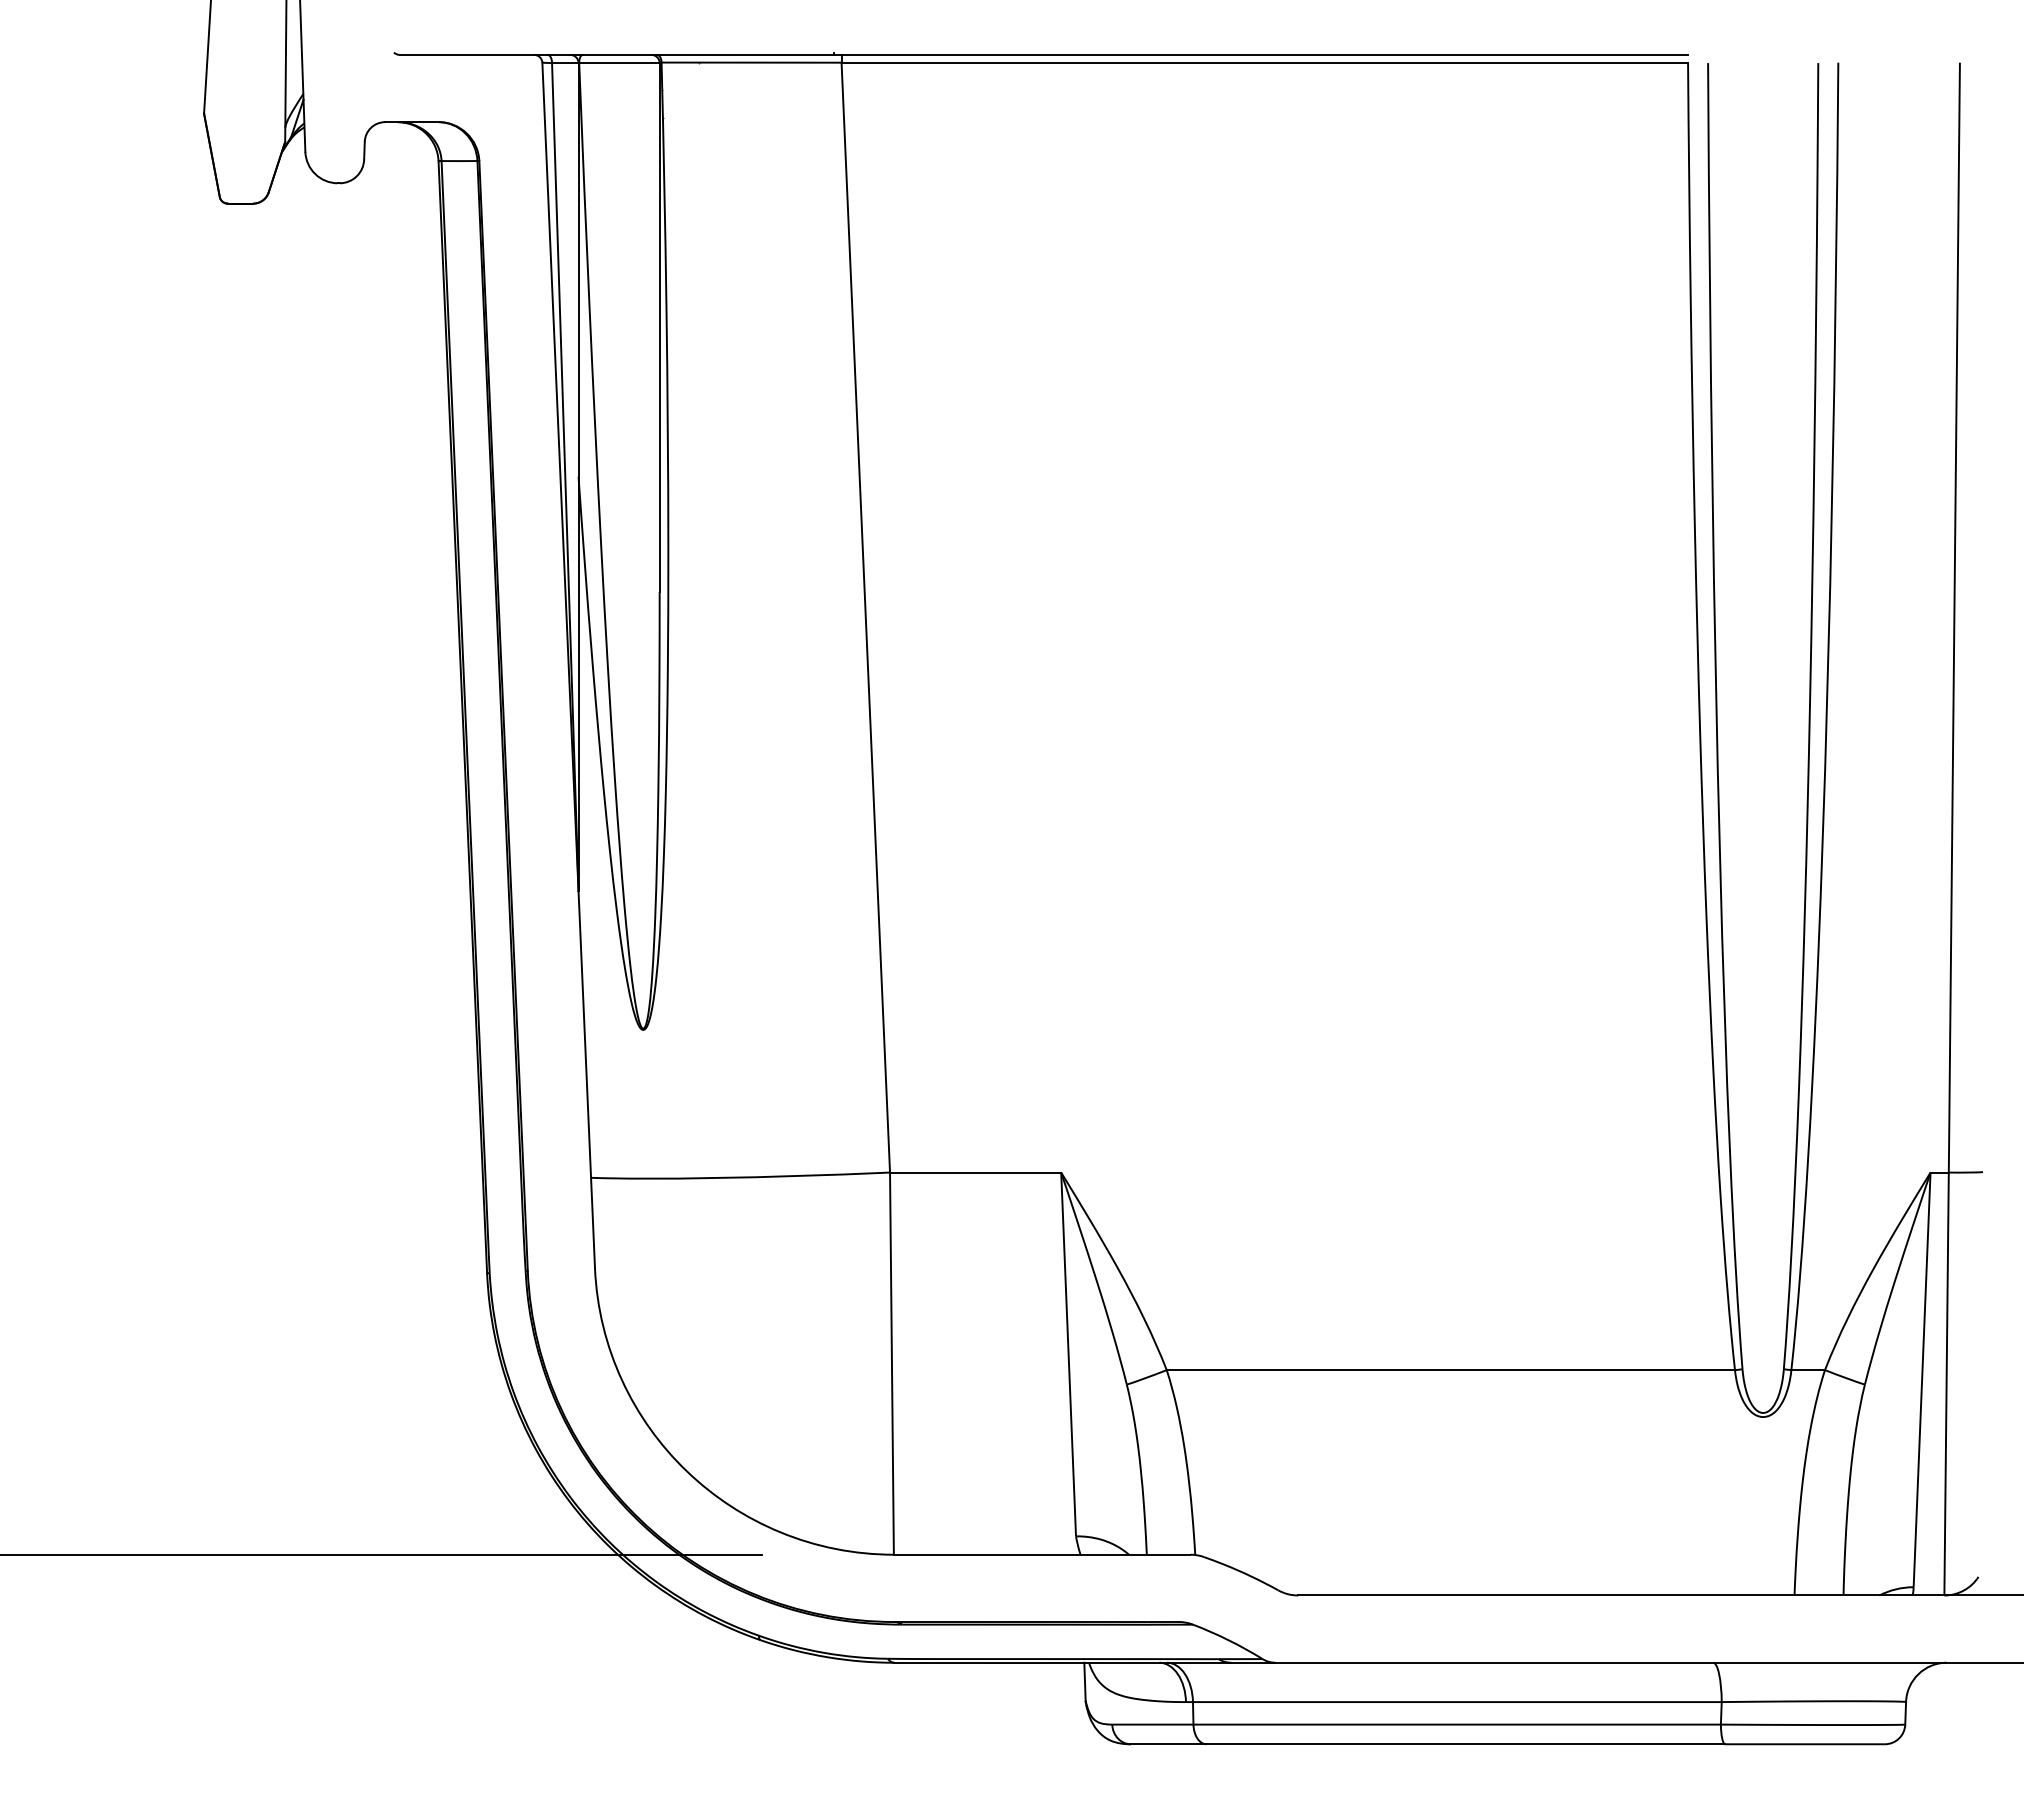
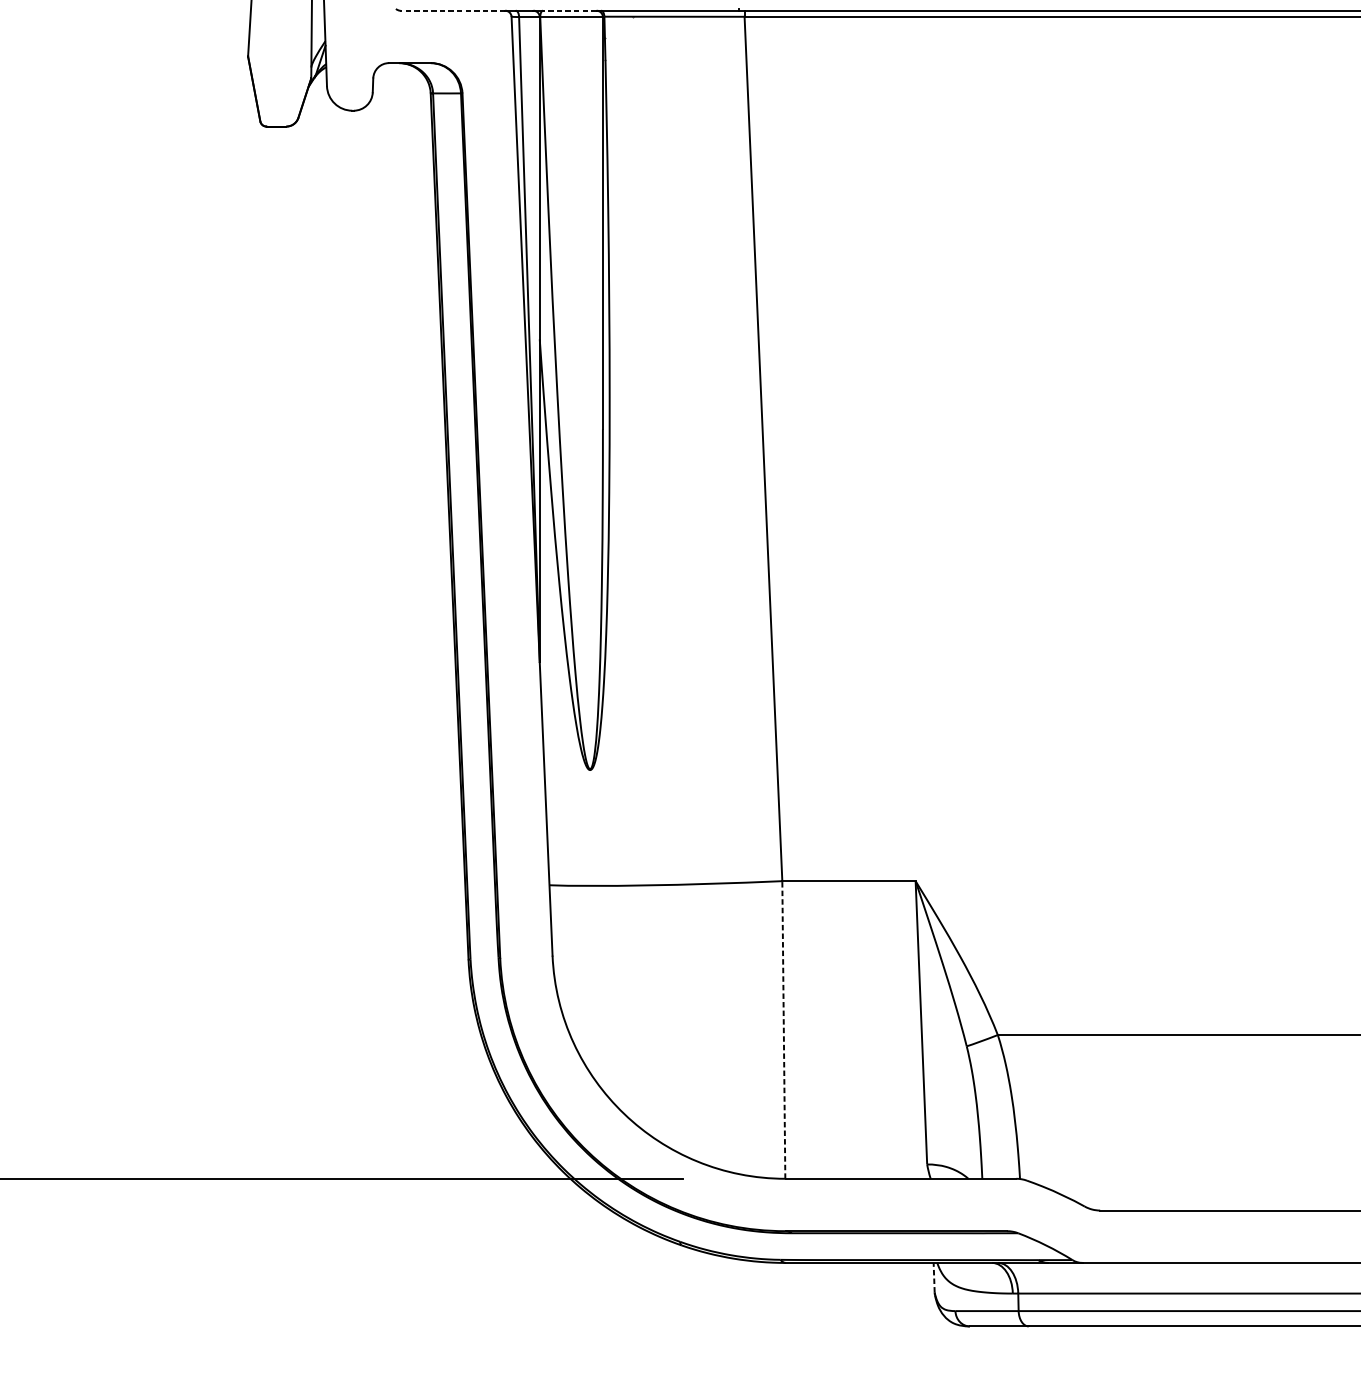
line: (466, 54) -> (452, 10), solid -> dashed
line: (616, 54) -> (569, 10), solid -> dashed
line: (891, 1363) -> (783, 1029), solid -> dashed
line: (1084, 1681) -> (933, 1277), solid -> dashed

